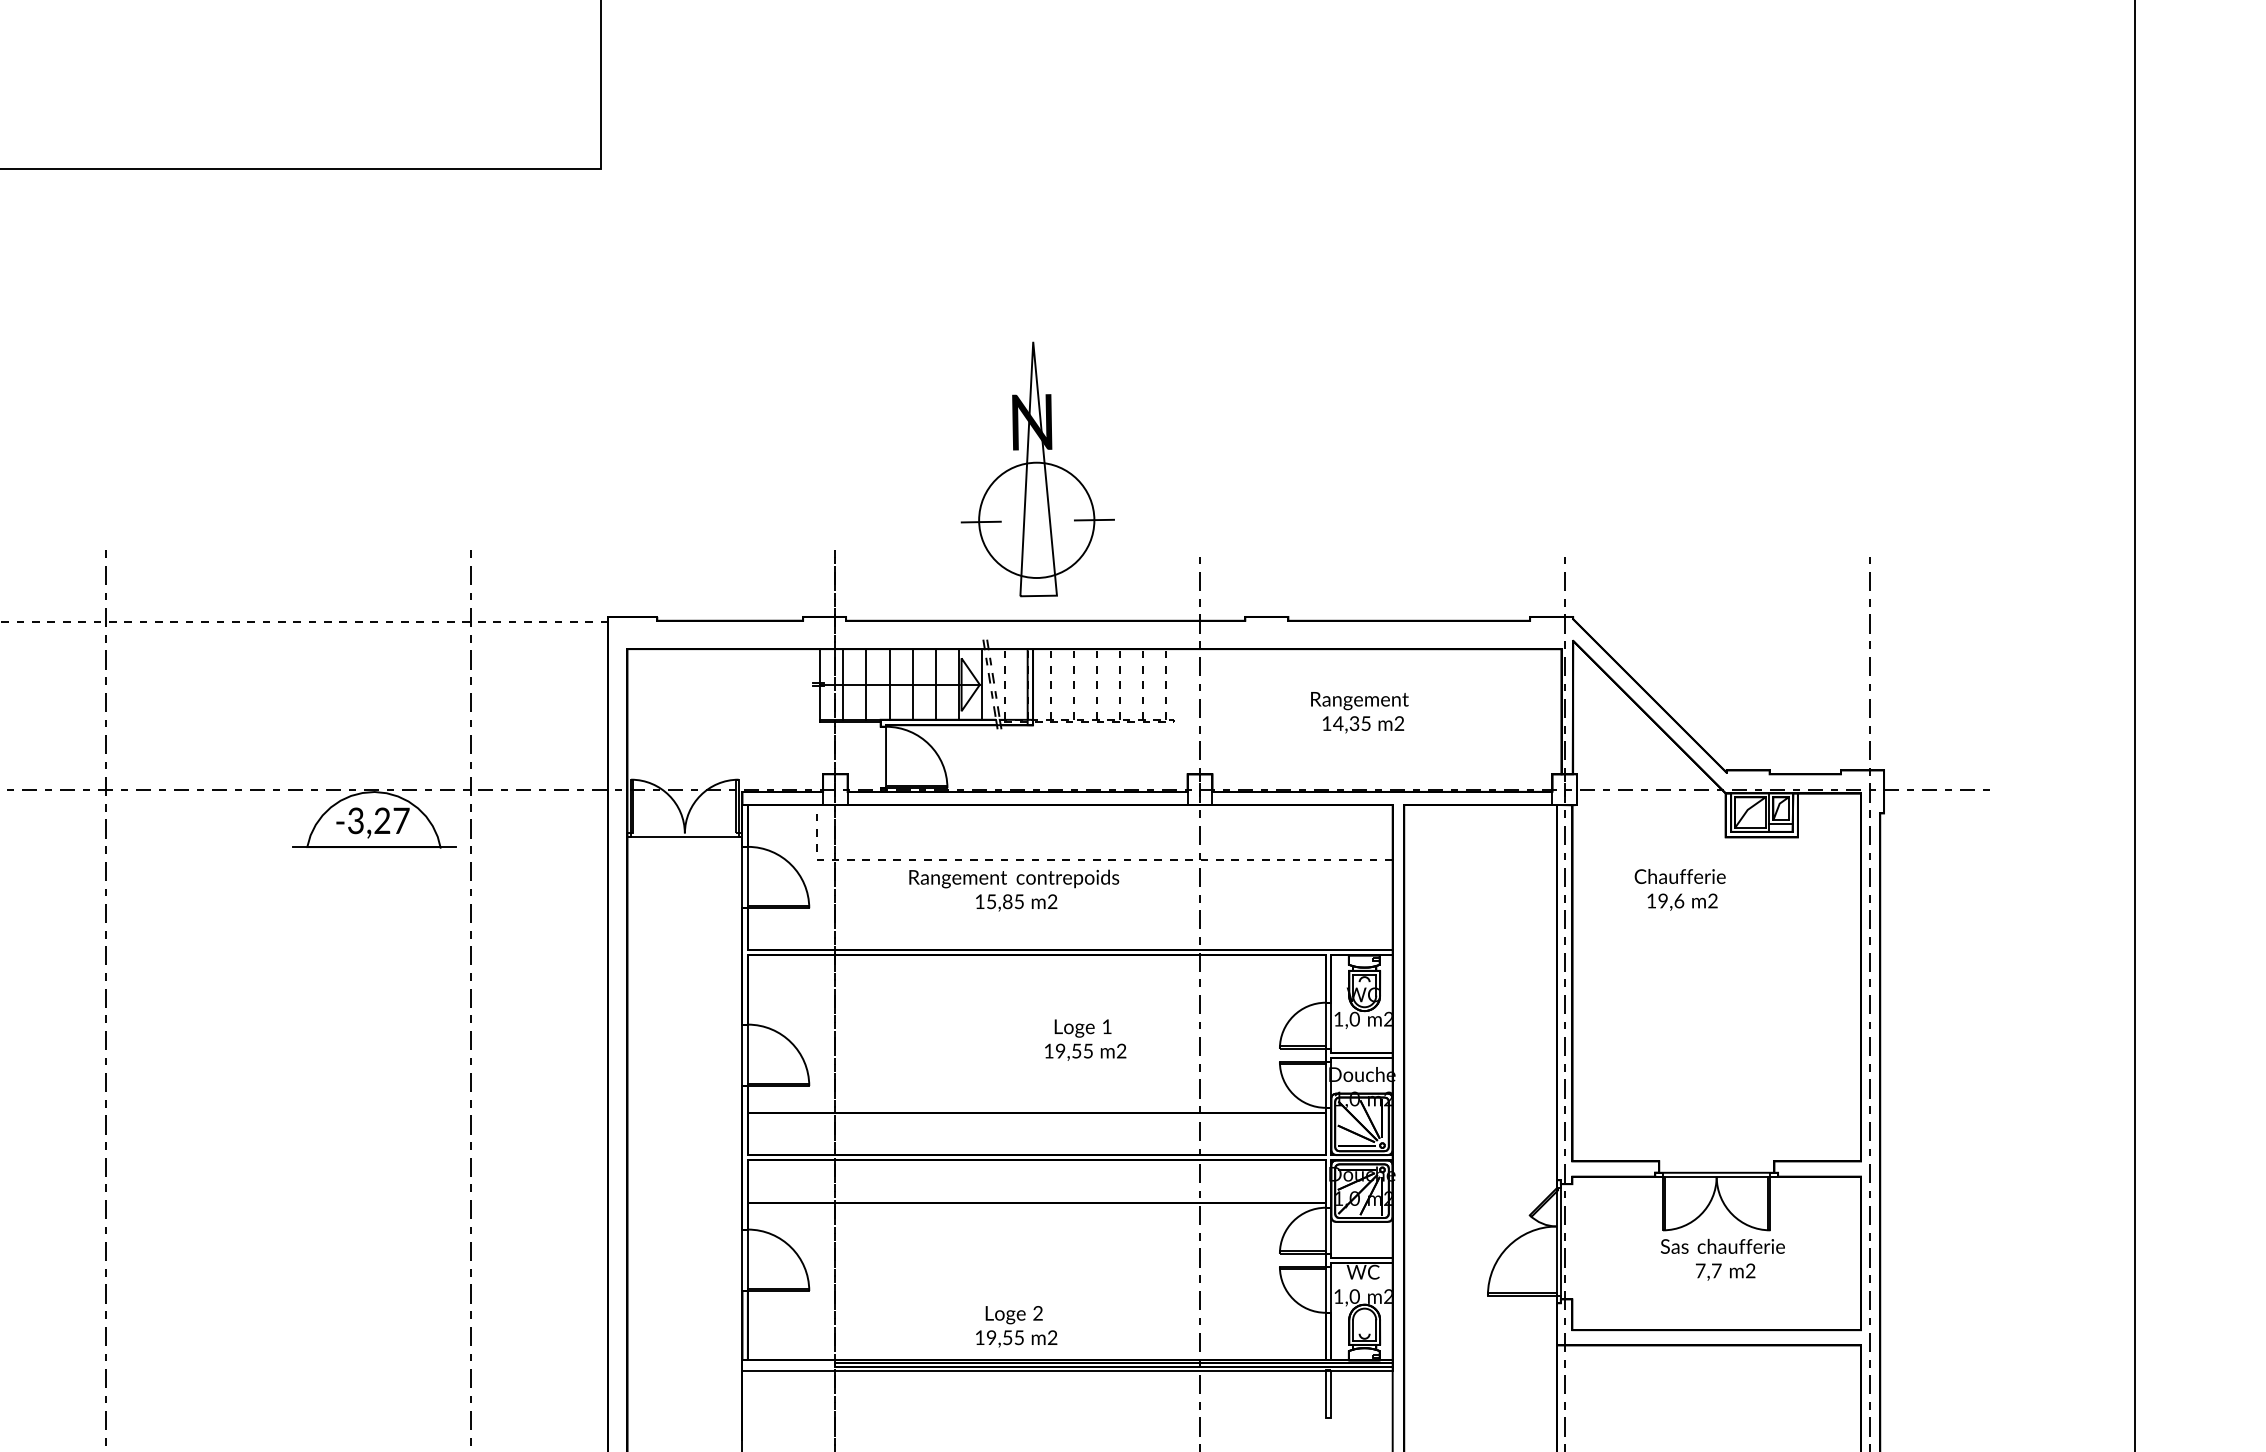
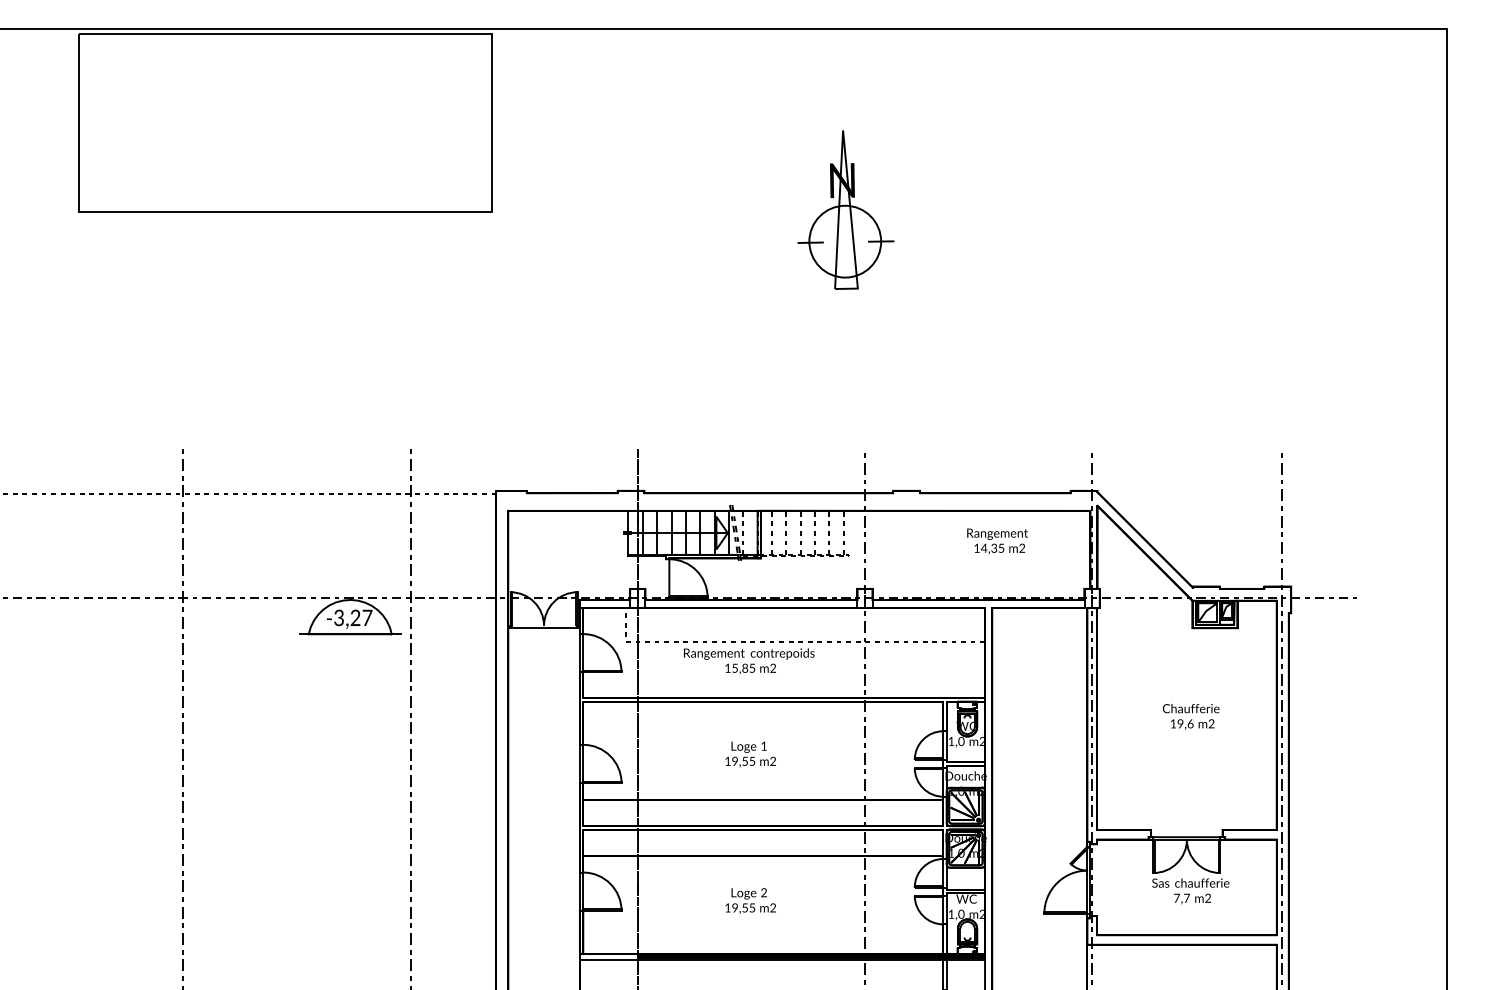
part: (1037, 468) -> (845, 209), moved
text: (1359, 712) -> (997, 541), moved
text: (1679, 889) -> (1190, 716), moved
text: (1085, 1040) -> (750, 754), moved
text: (1016, 1325) -> (750, 900), moved

